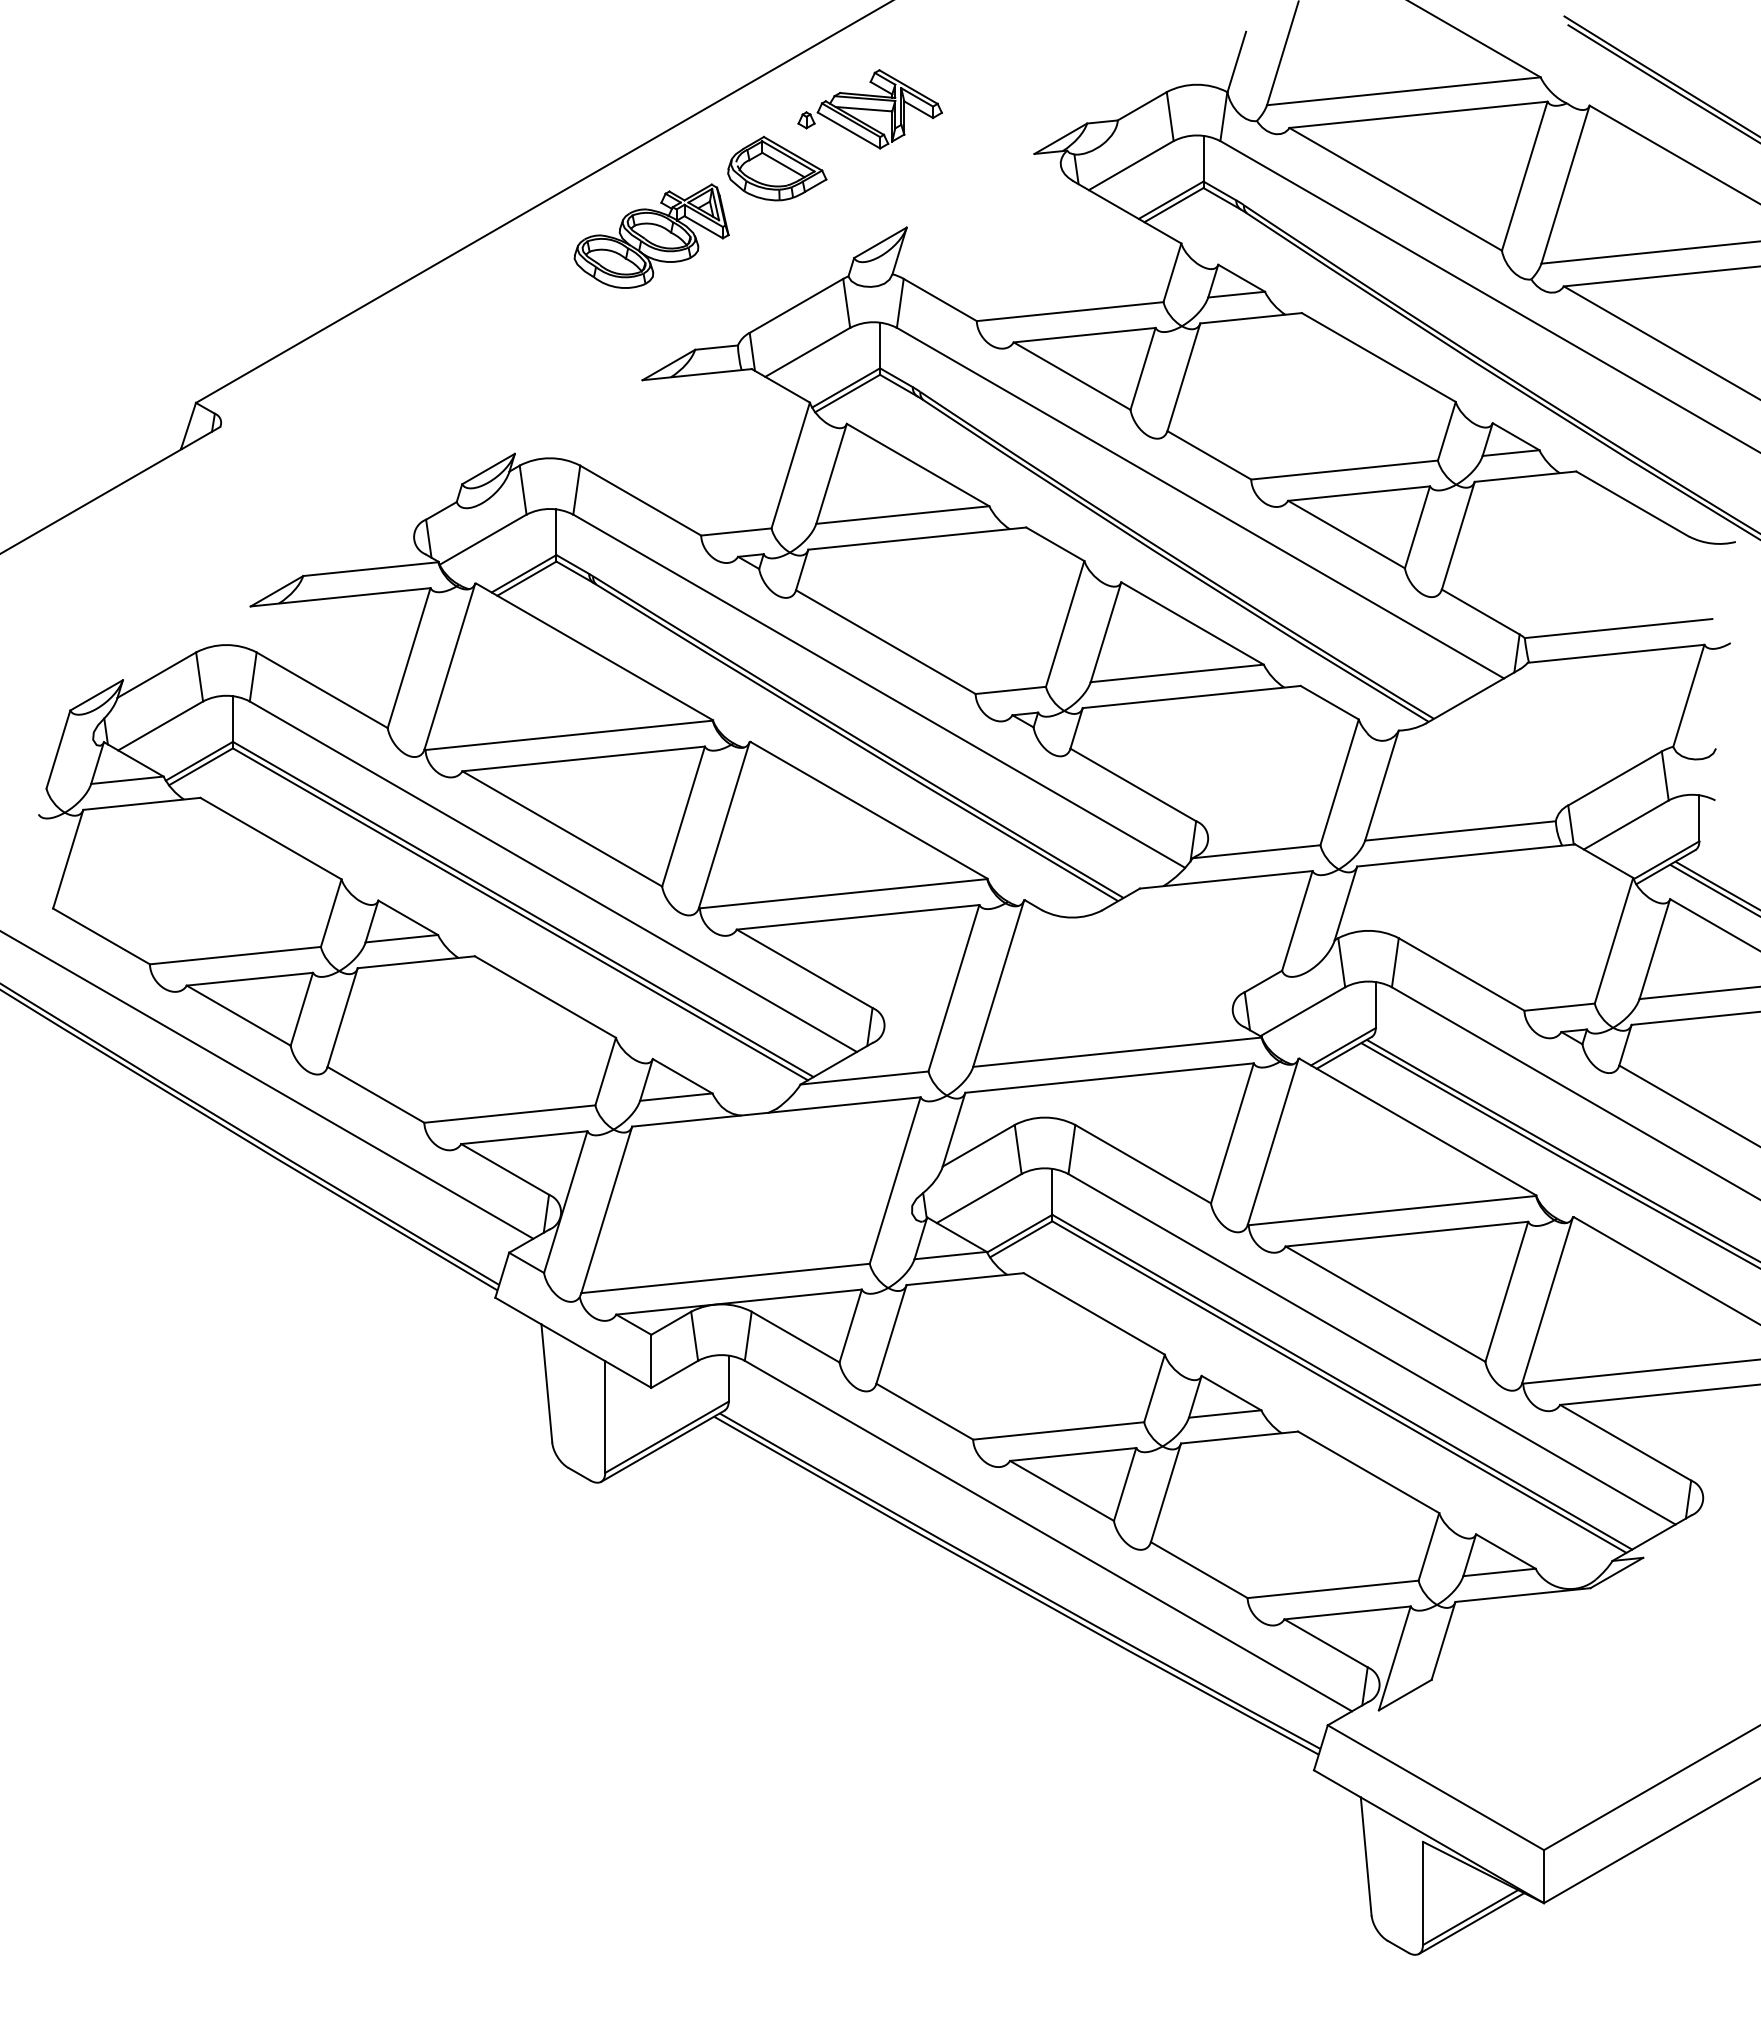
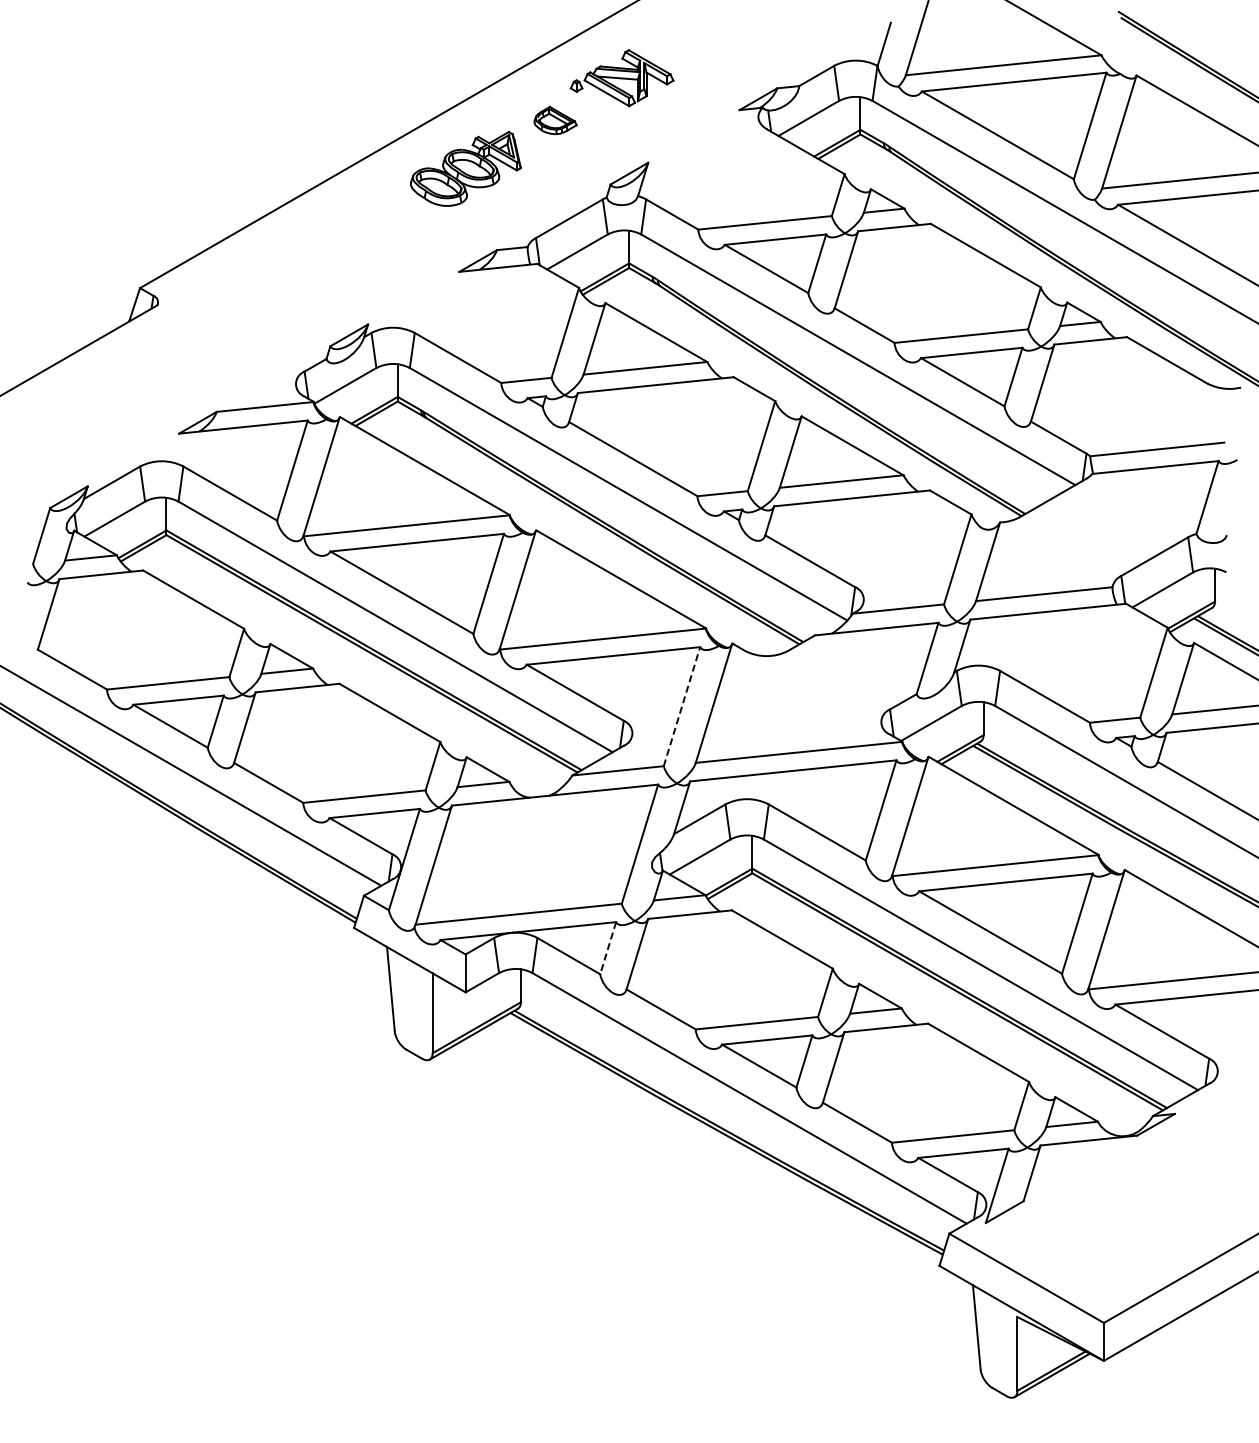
part: (777, 168) -> (555, 120), size x0.6
line: (954, 988) -> (682, 706), solid -> dashed
line: (851, 1326) -> (608, 948), solid -> dashed

